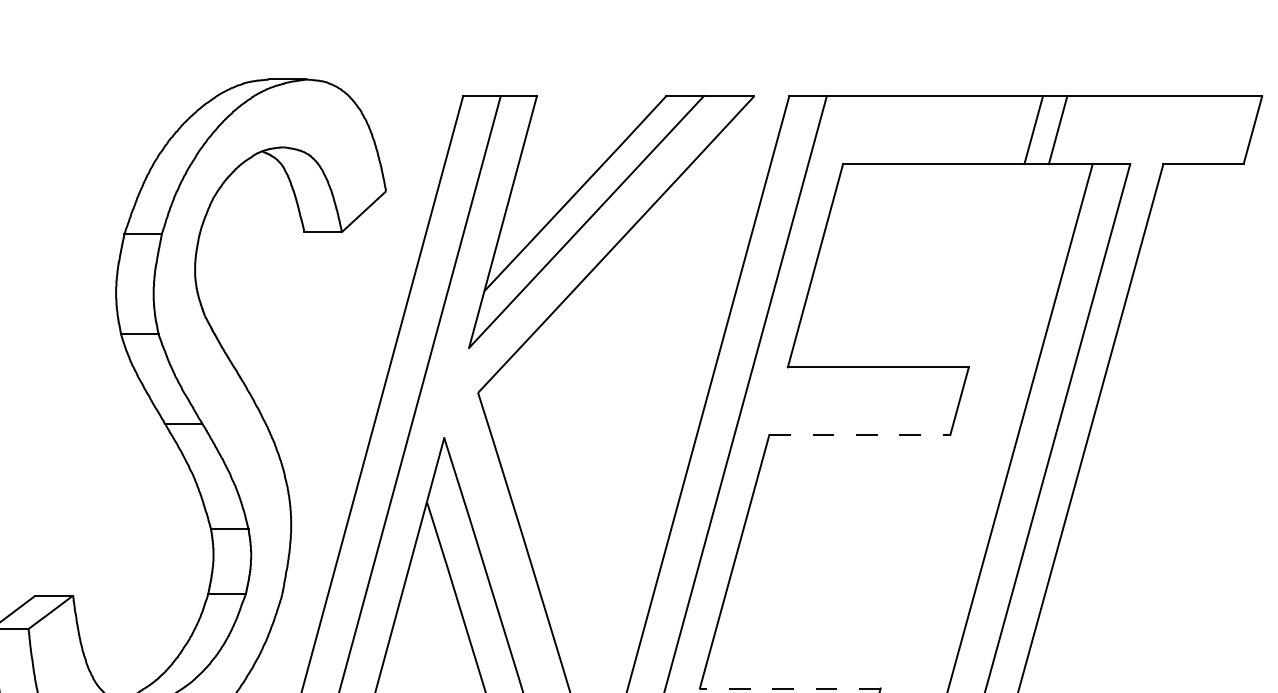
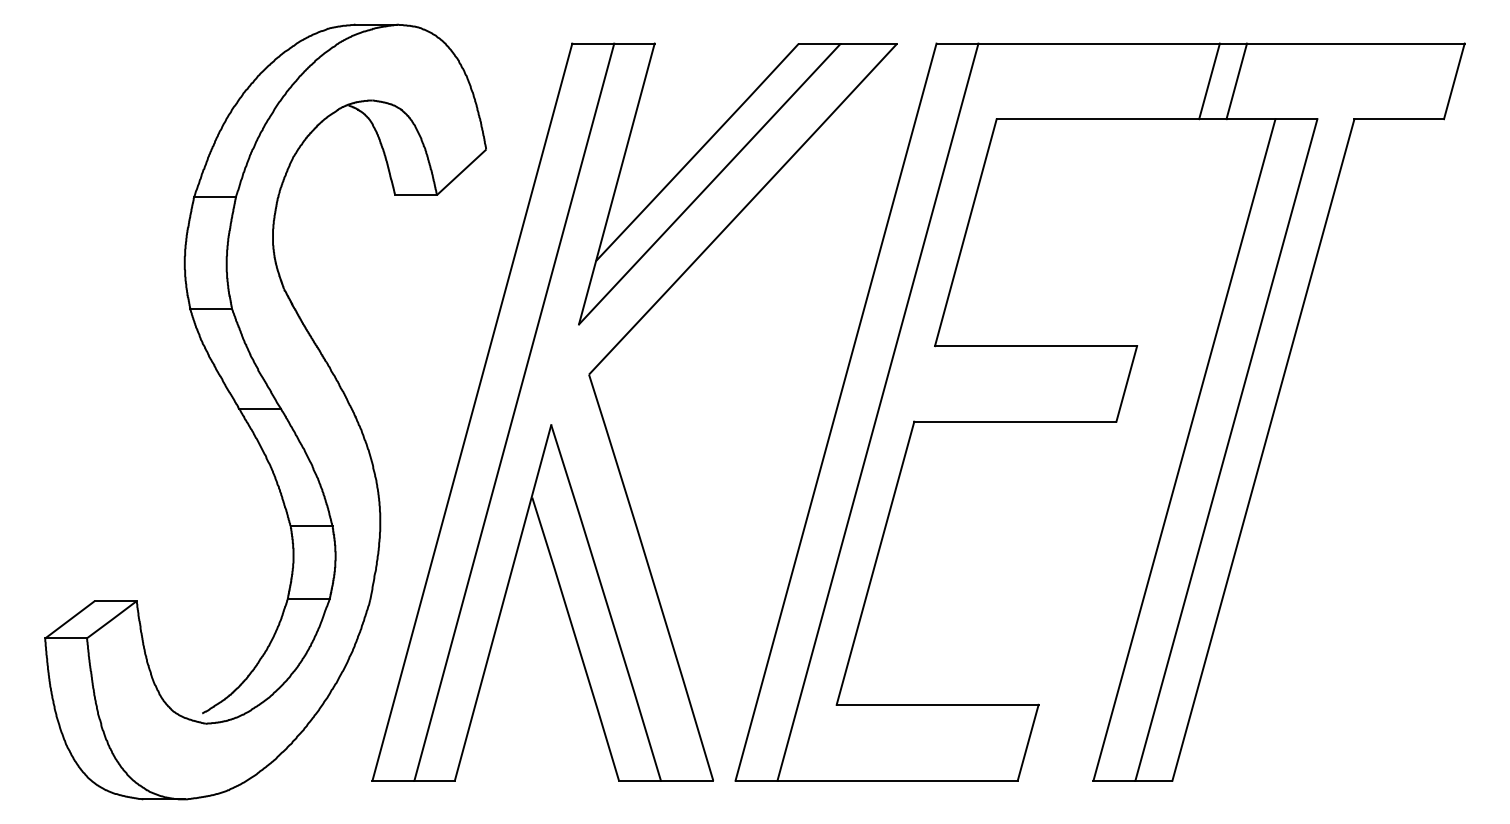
line: (859, 434) -> (1015, 421), dashed -> solid
line: (790, 688) -> (937, 704), dashed -> solid

